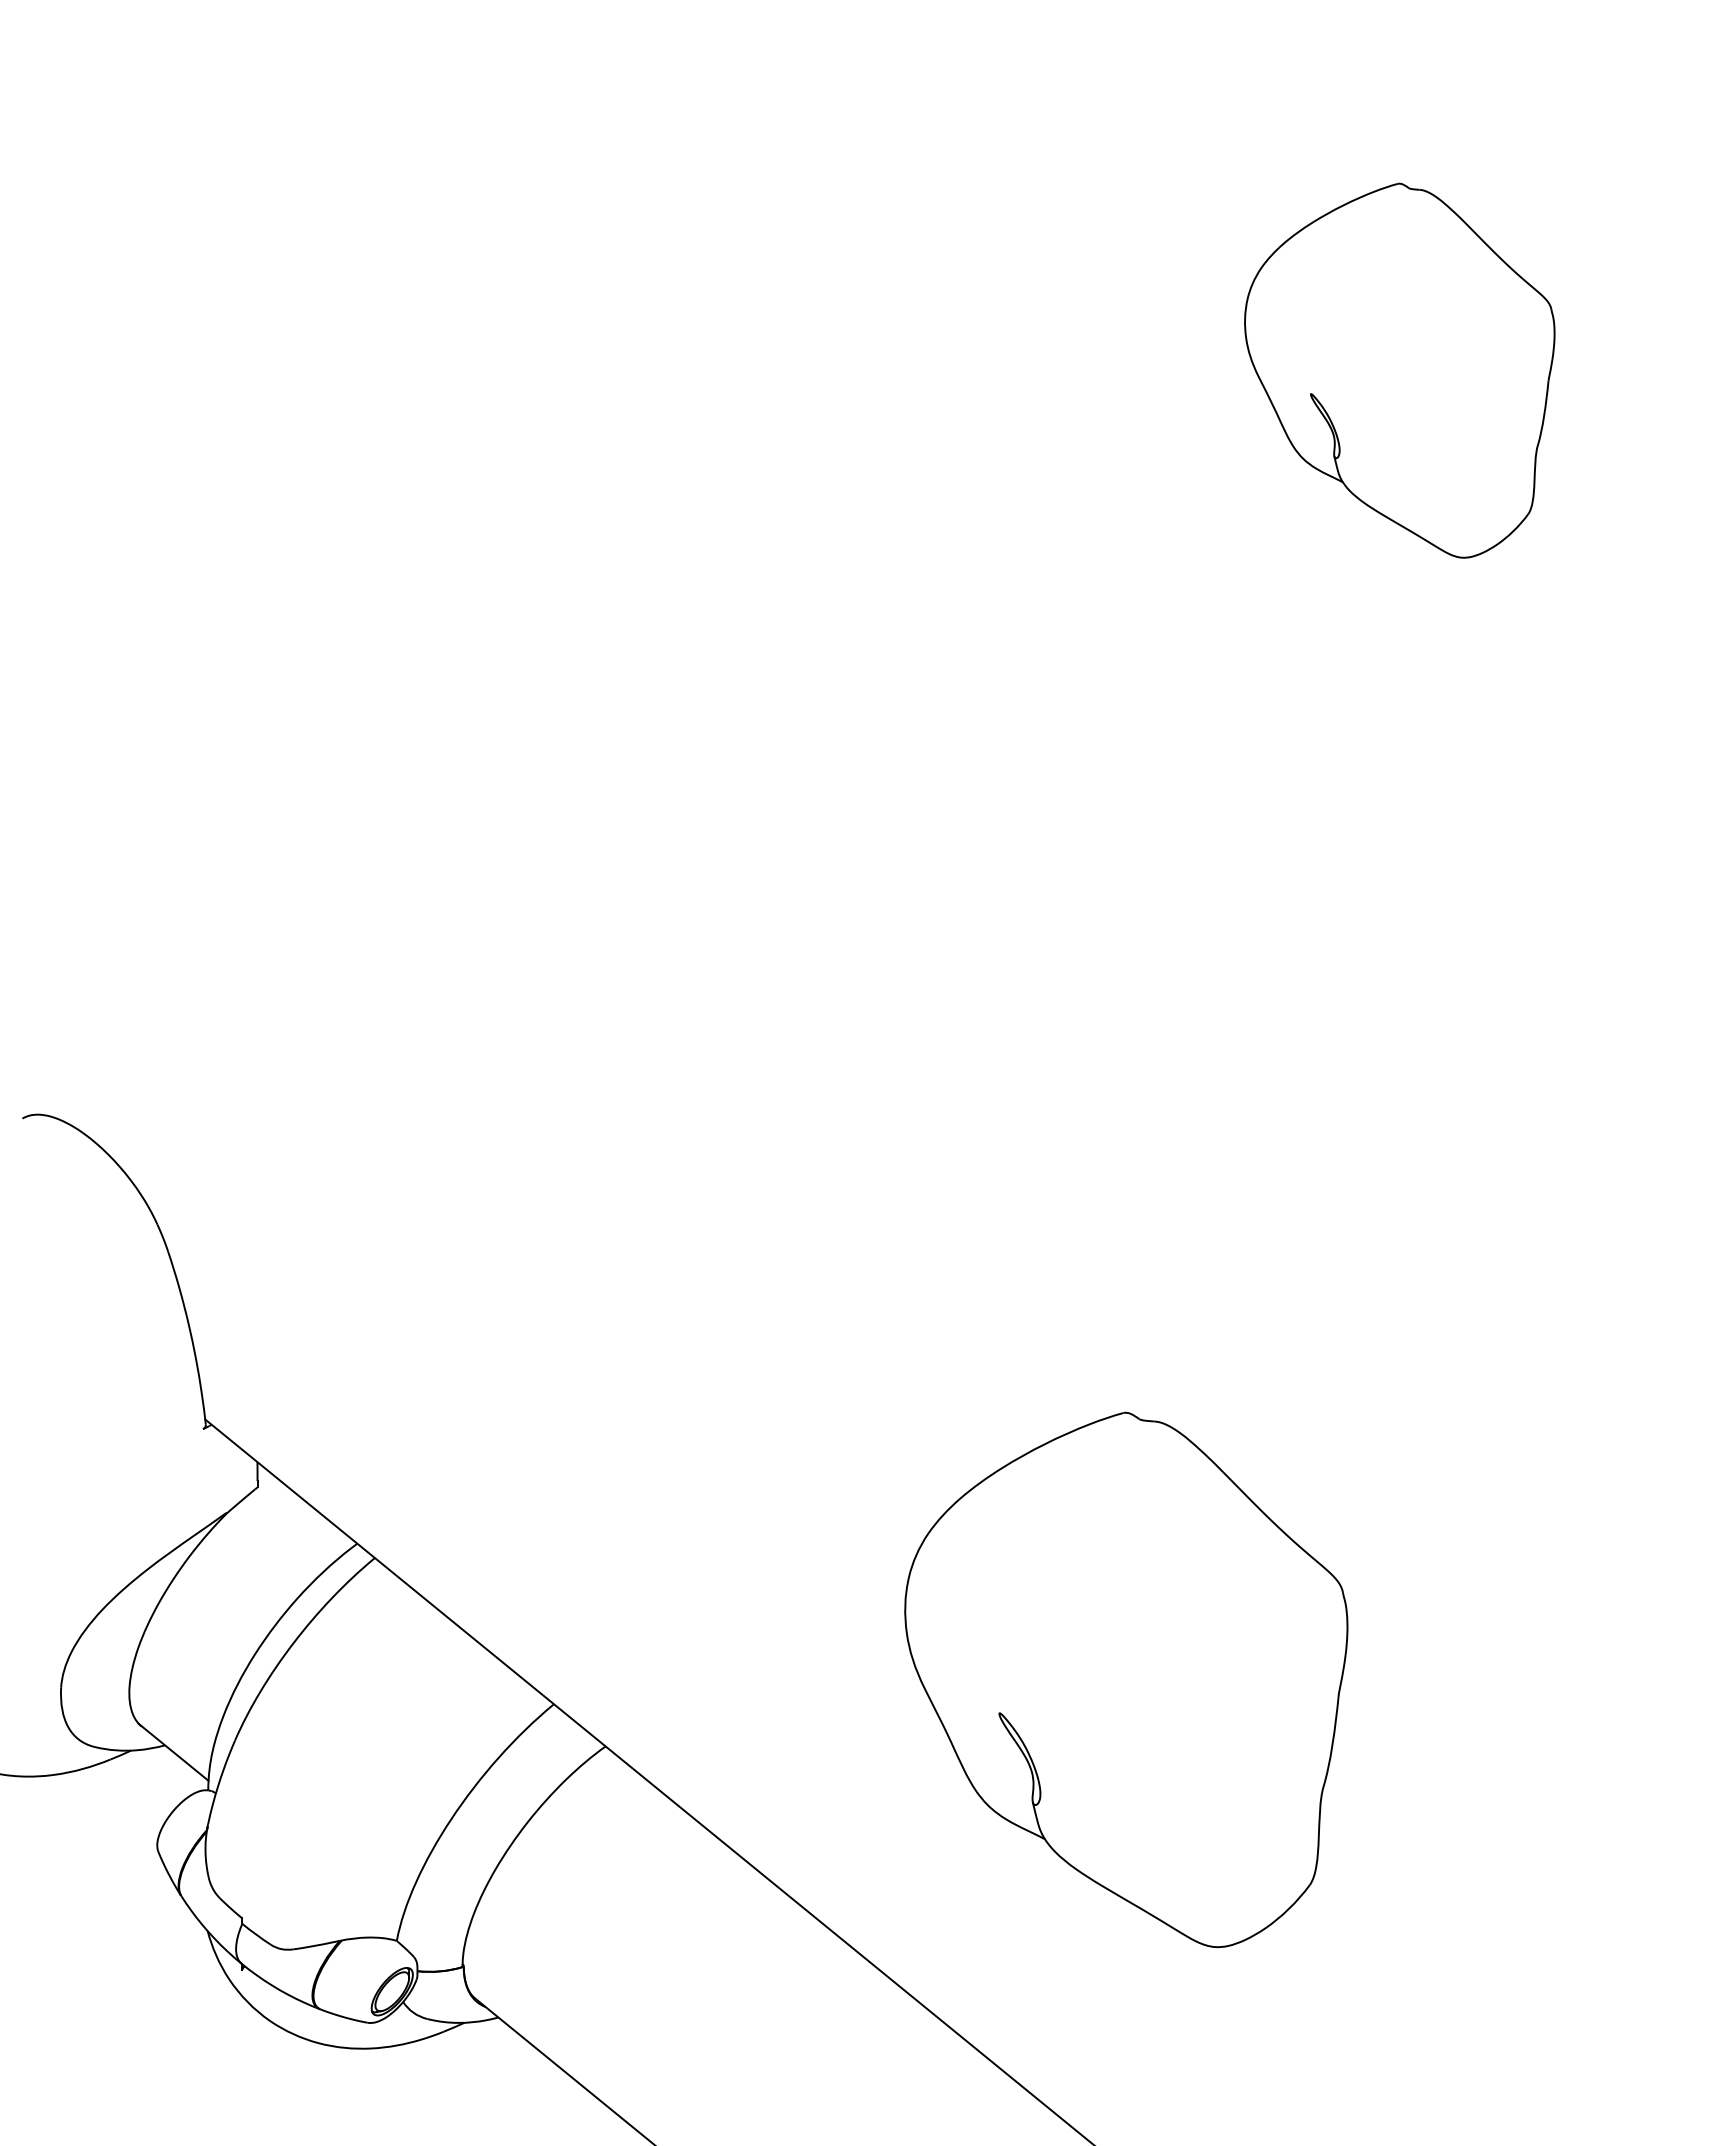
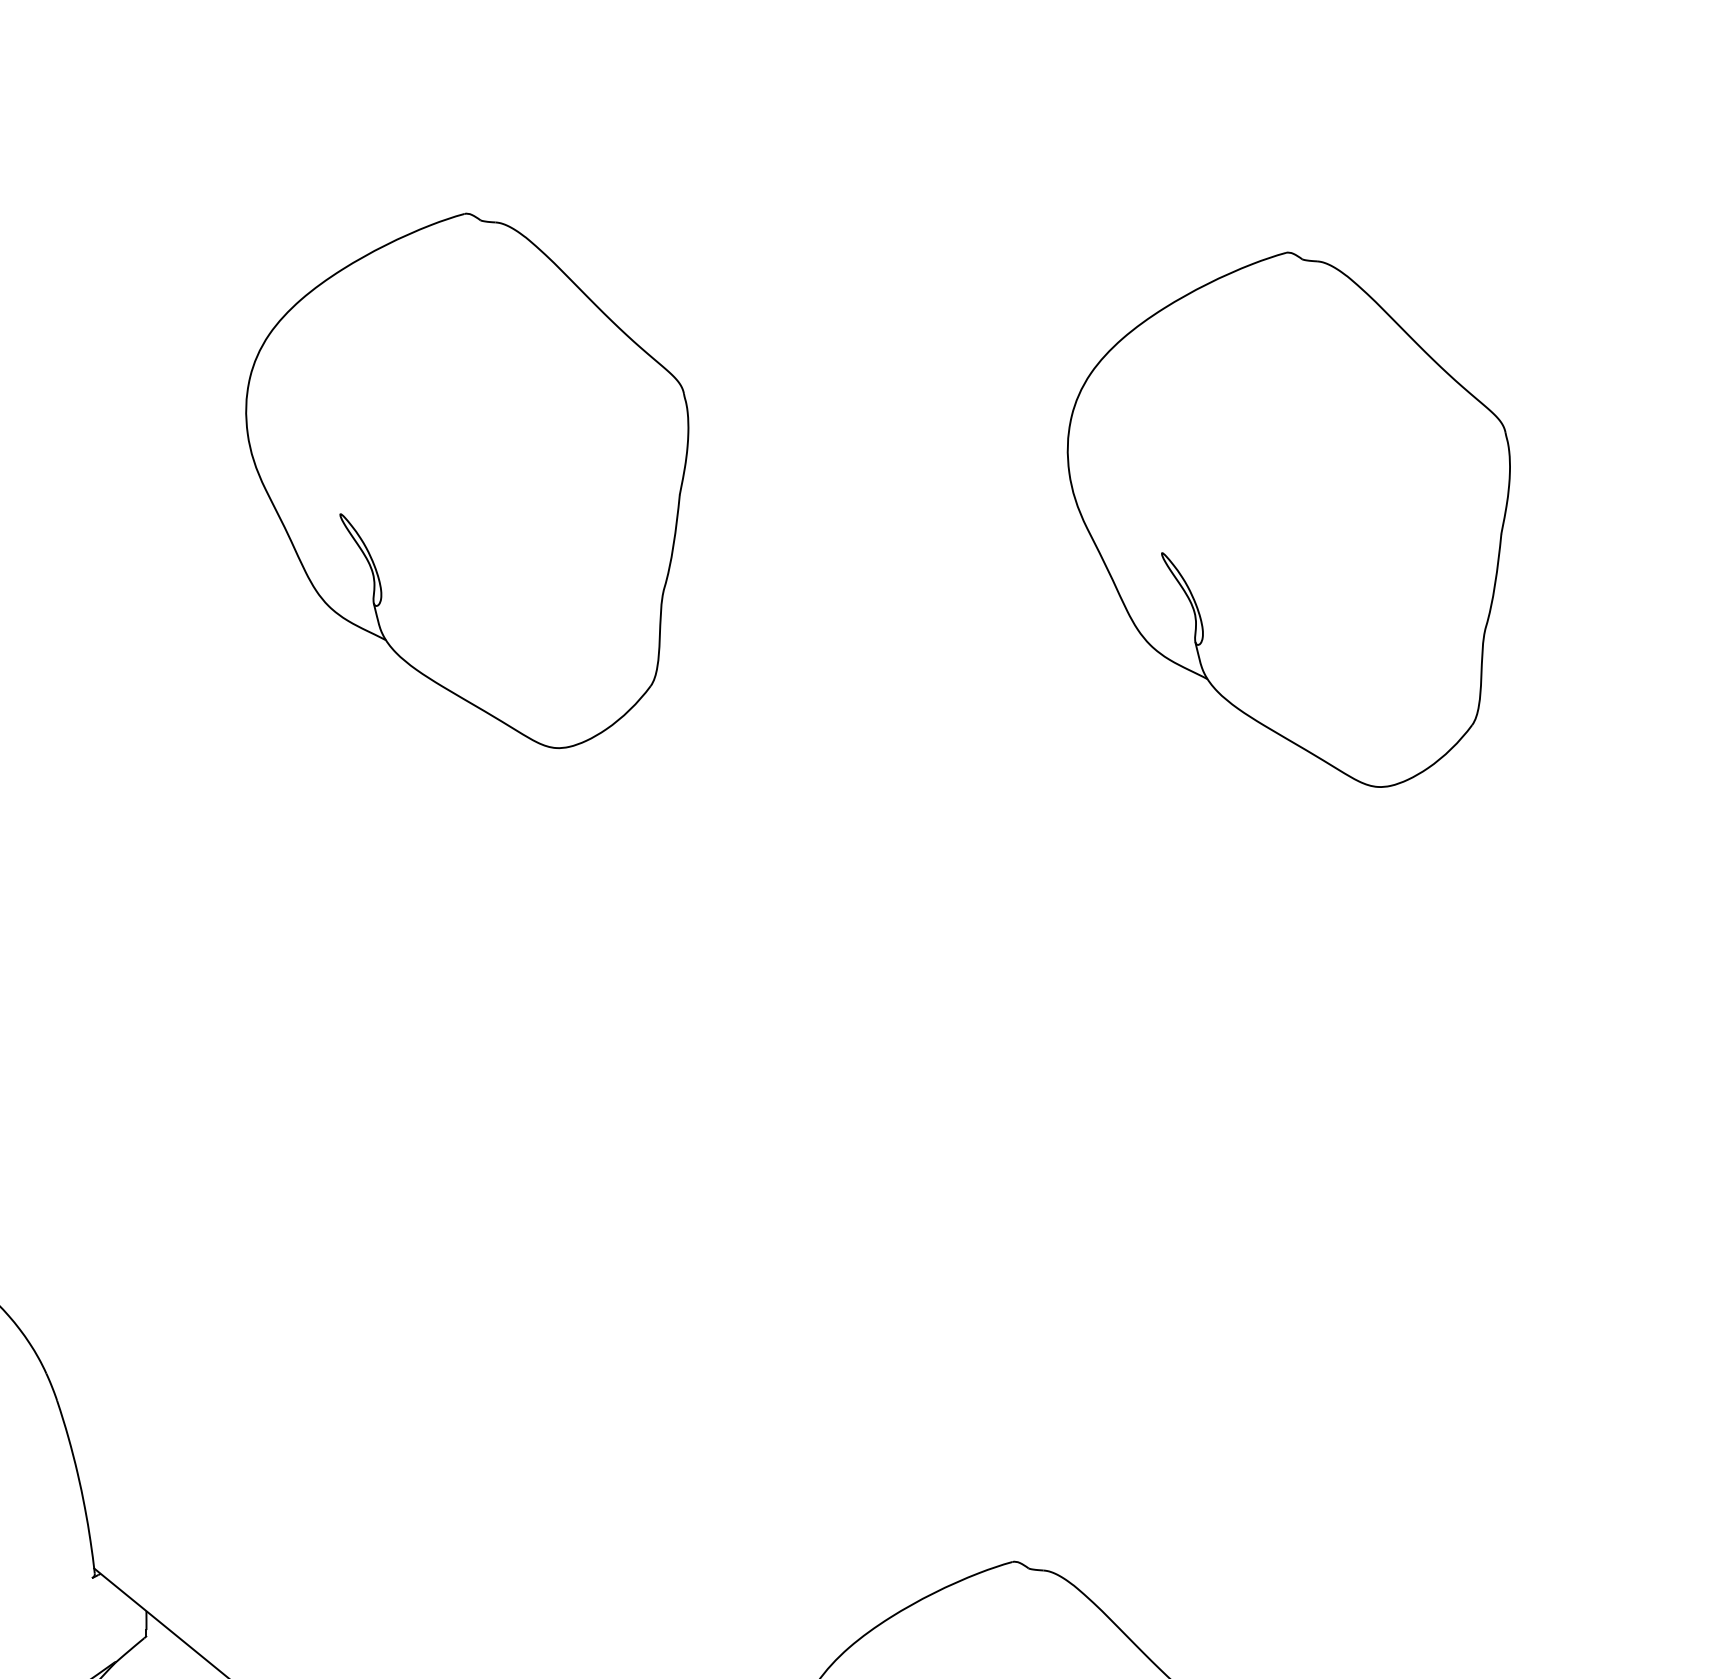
part: (578, 331) -> (467, 480), added
part: (1399, 370) -> (1288, 519), size x1.43

